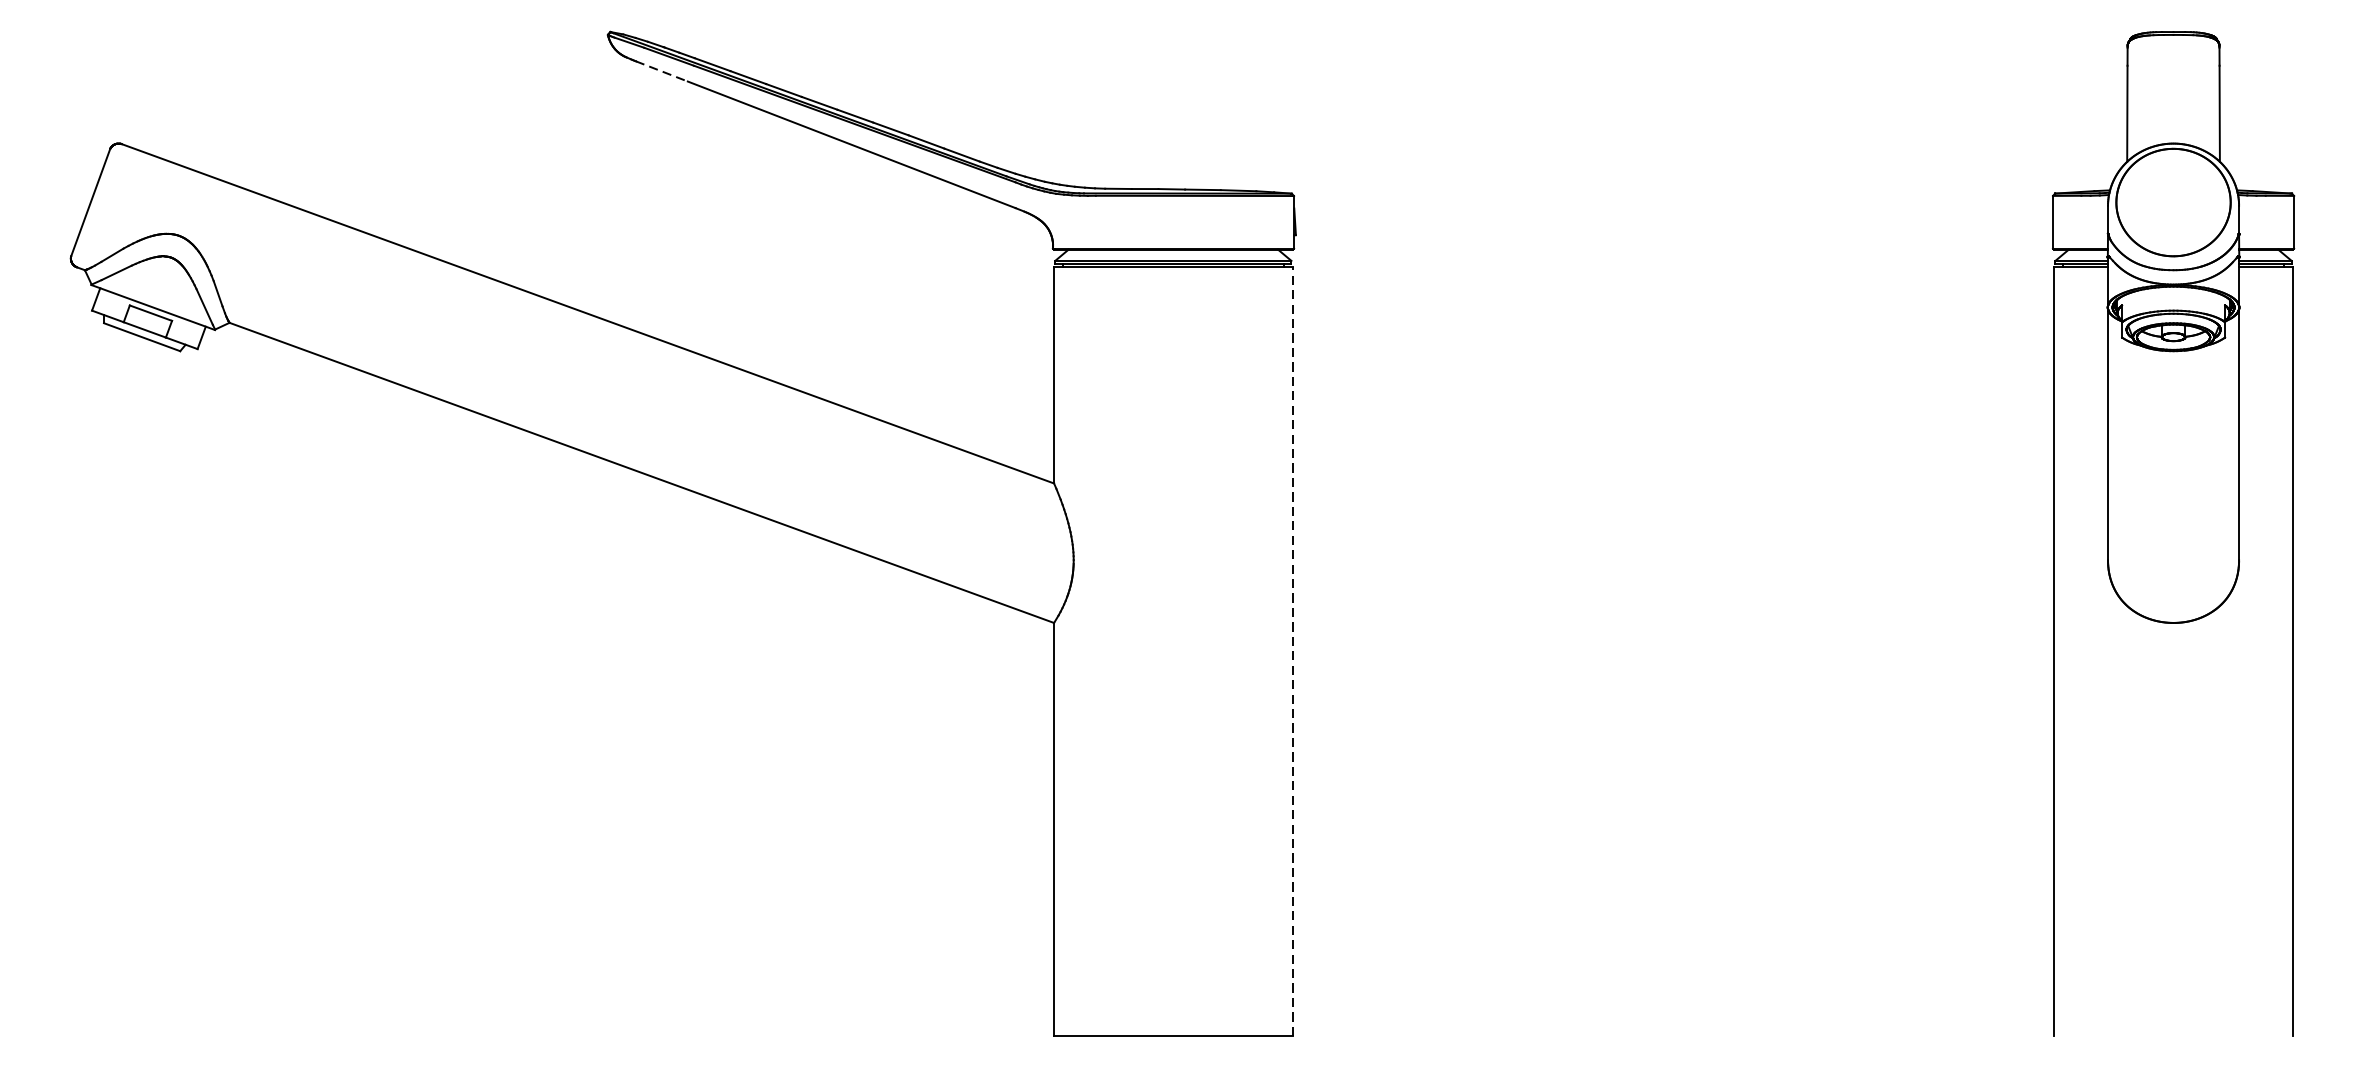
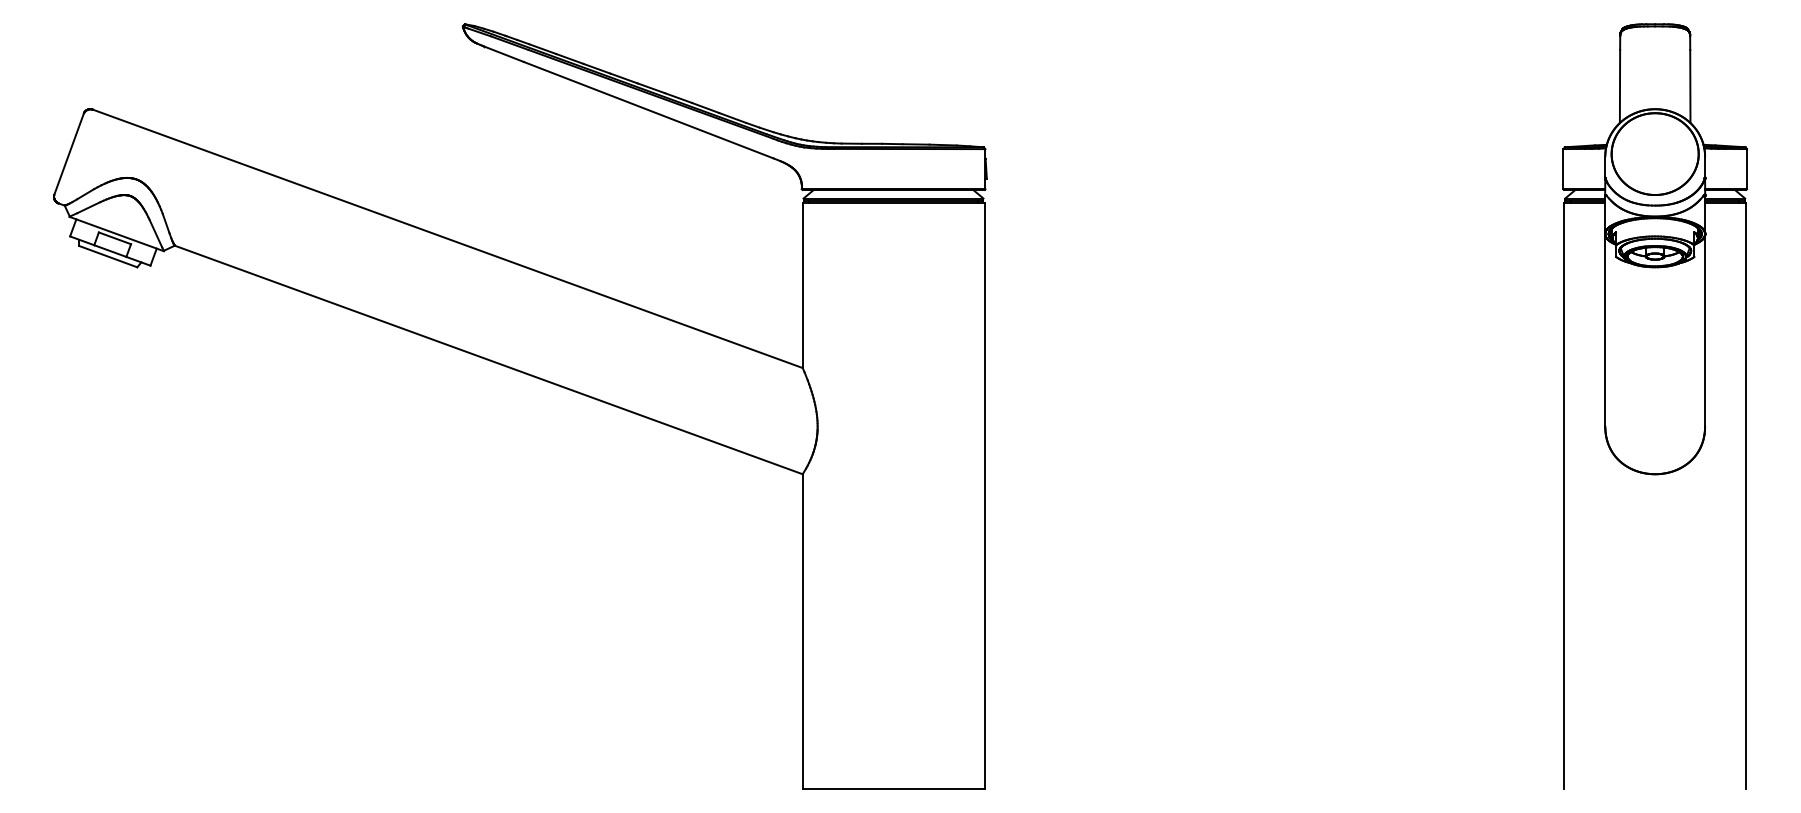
line: (662, 71) -> (504, 54), dashed -> solid
line: (1292, 650) -> (984, 495), dashed -> solid

